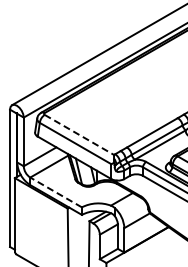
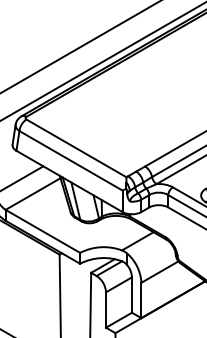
line: (79, 134) -> (76, 147), dashed -> solid
line: (56, 192) -> (43, 231), dashed -> solid

